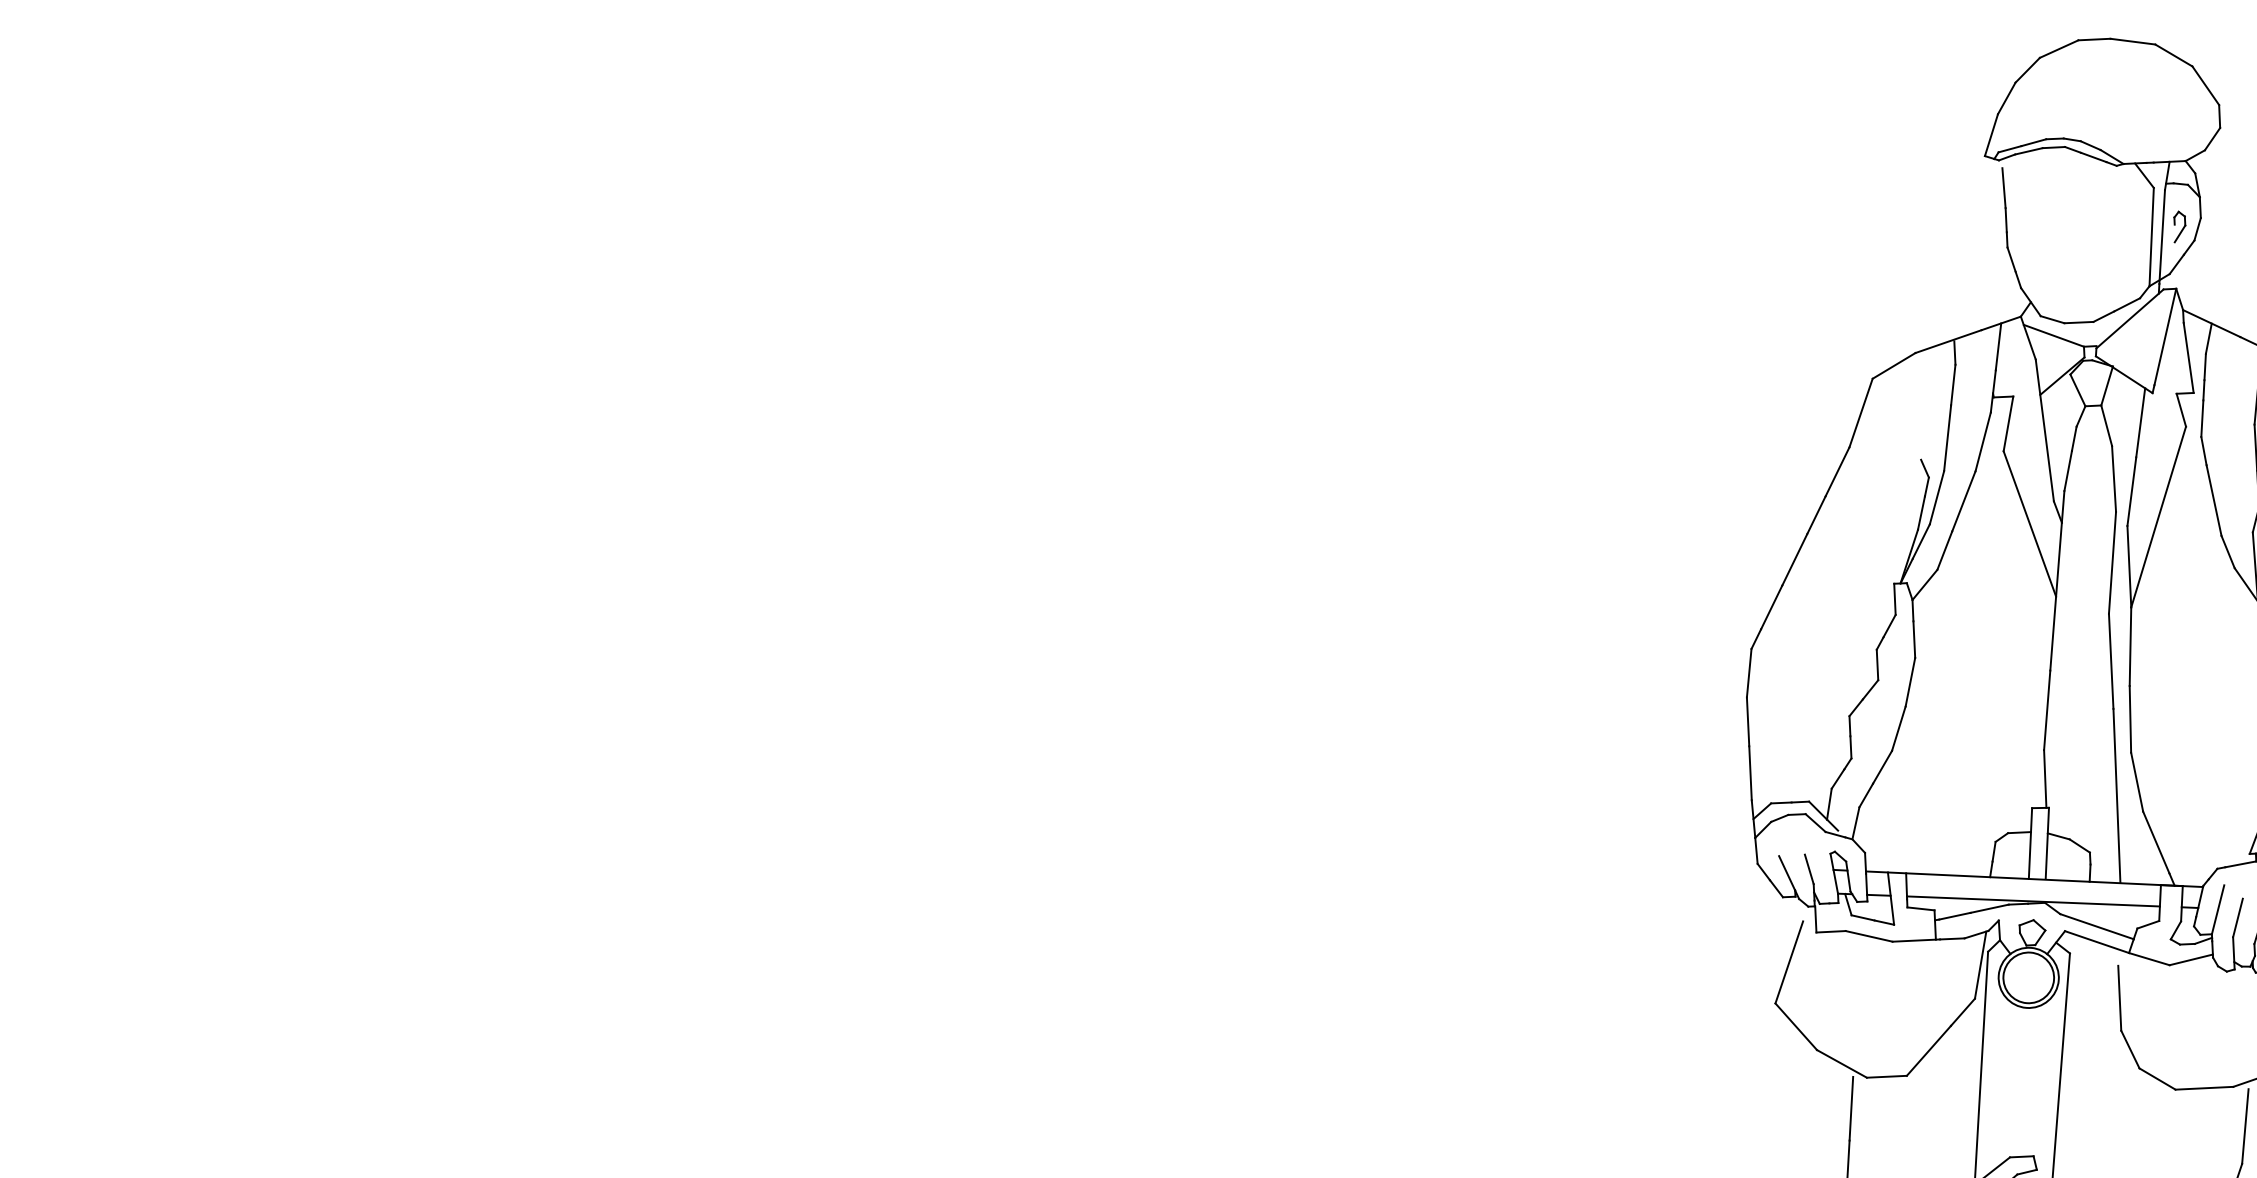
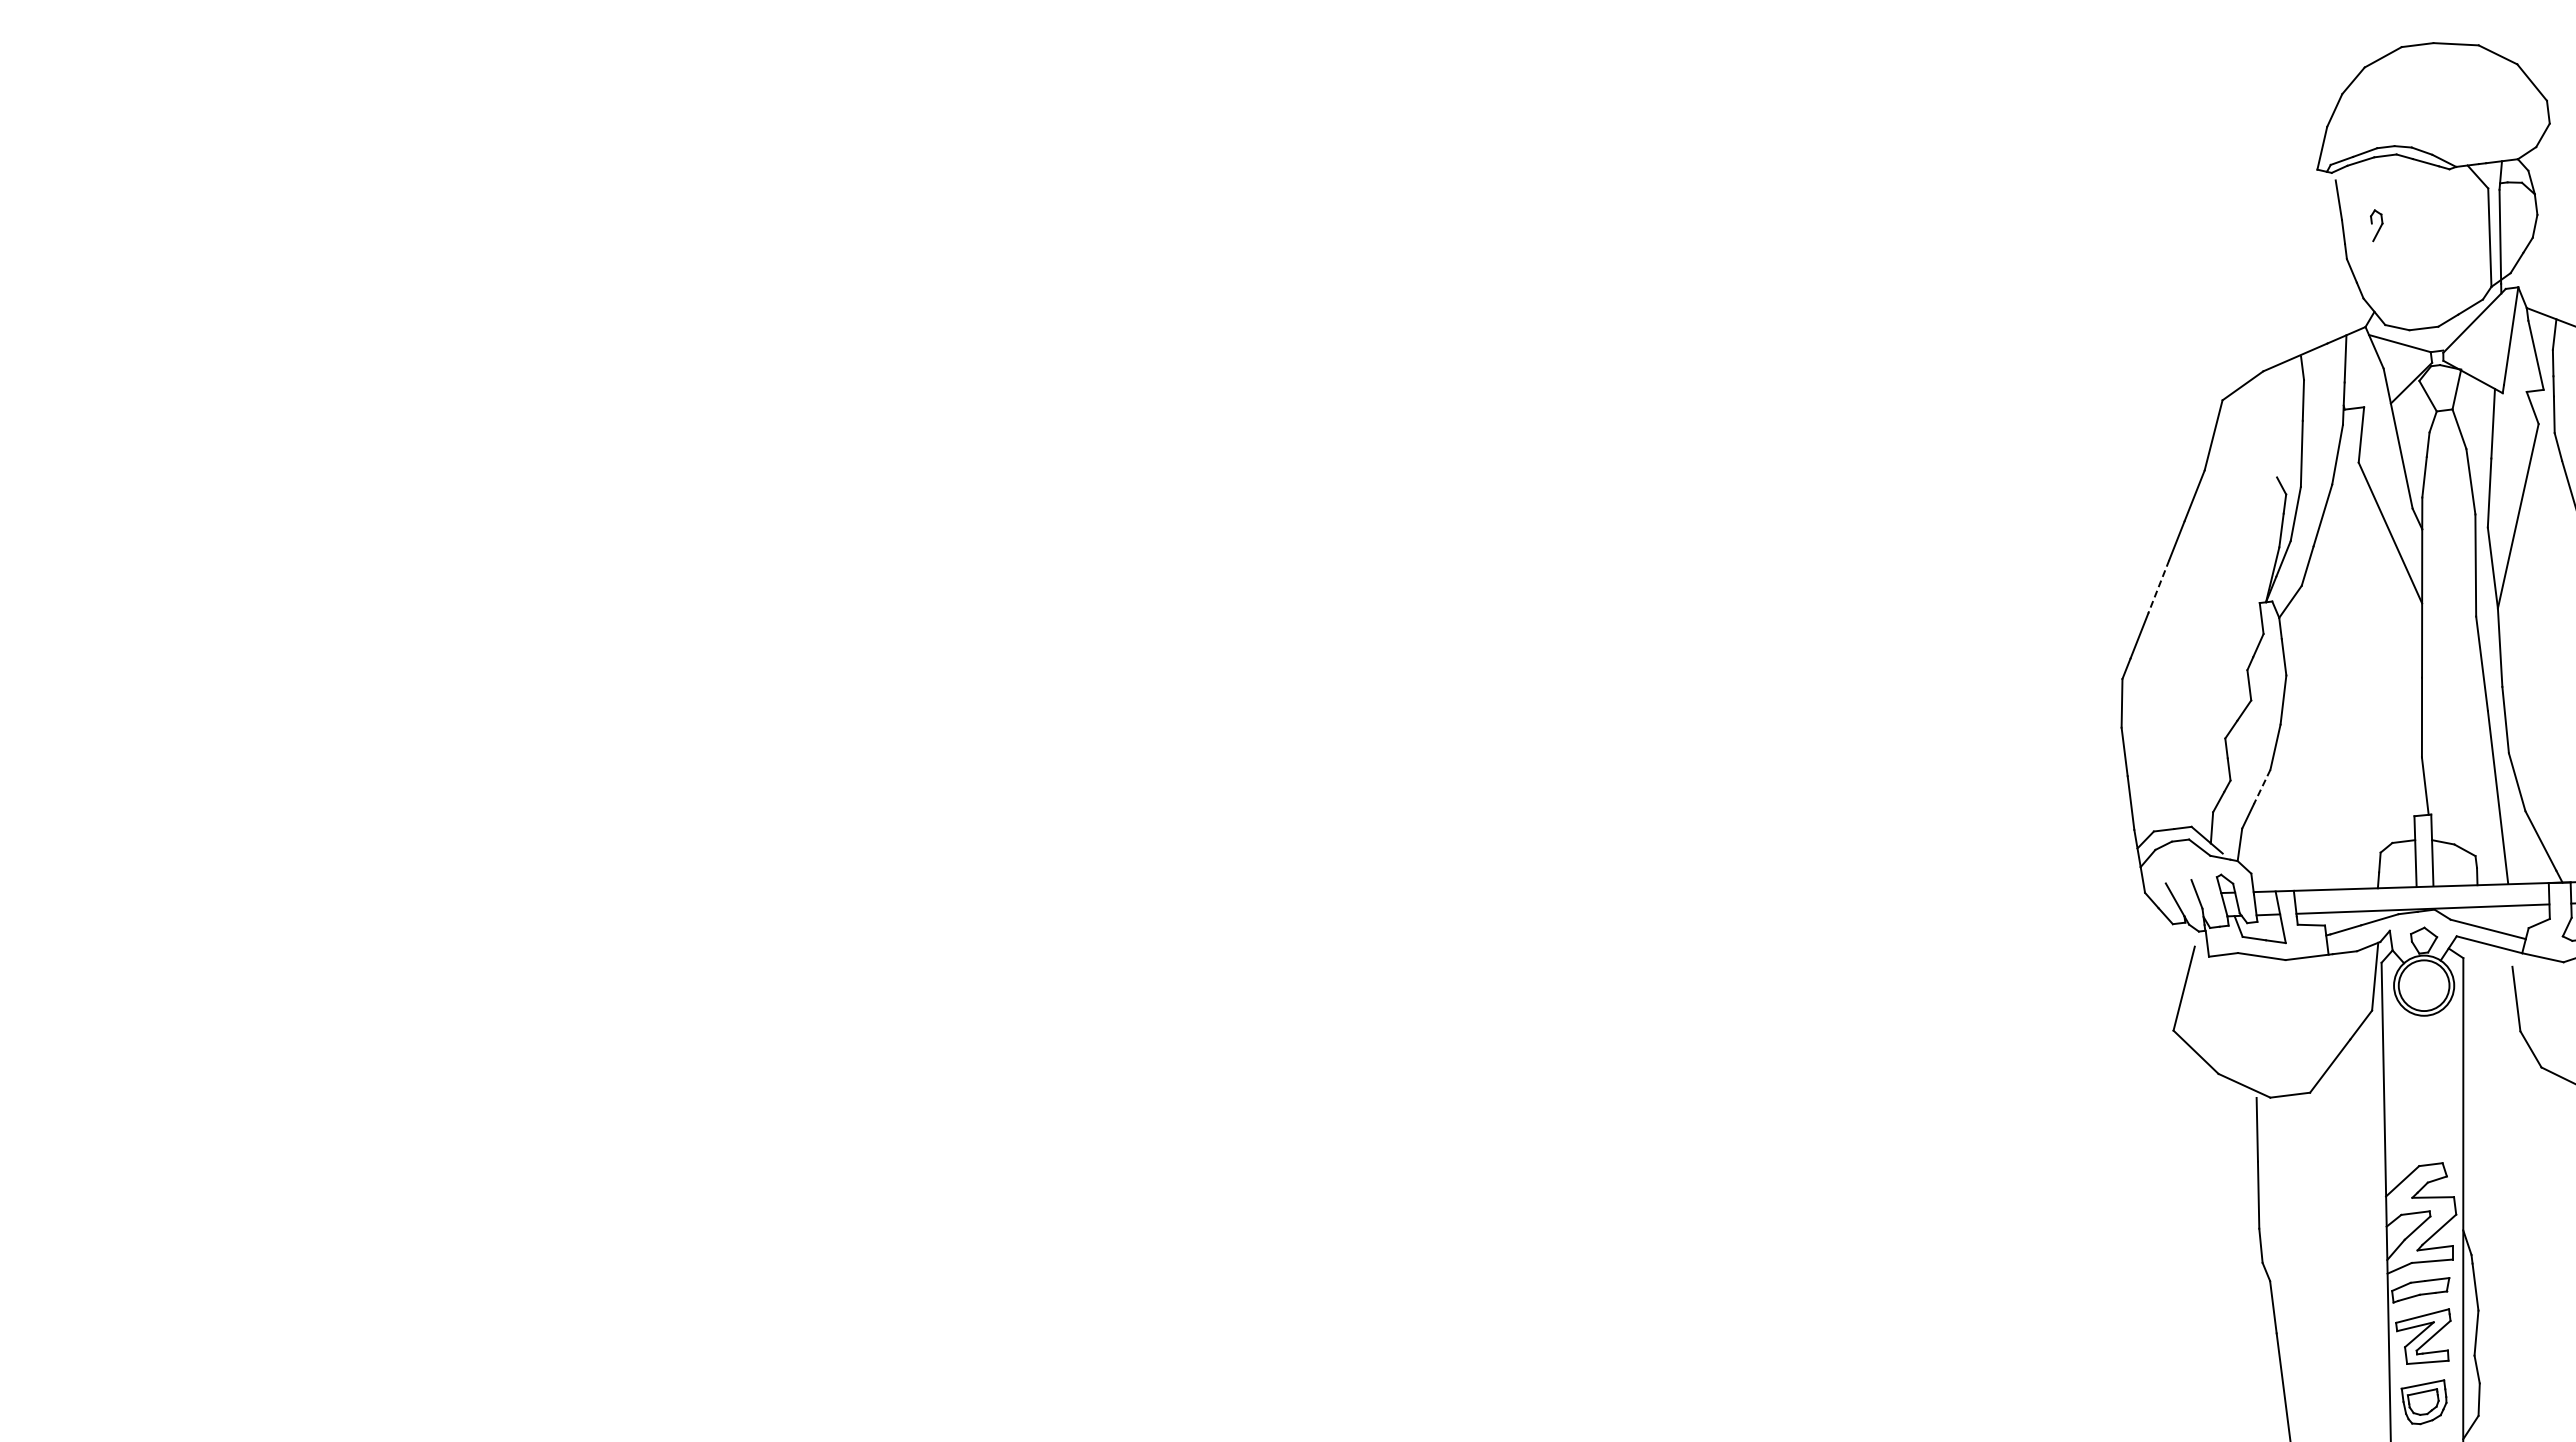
part: (2179, 227) -> (2376, 225), moved
line: (1794, 559) -> (2158, 586), solid -> dashed
line: (1882, 766) -> (2262, 786), solid -> dashed

